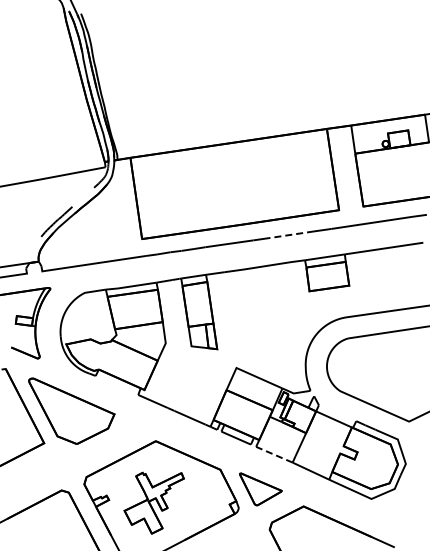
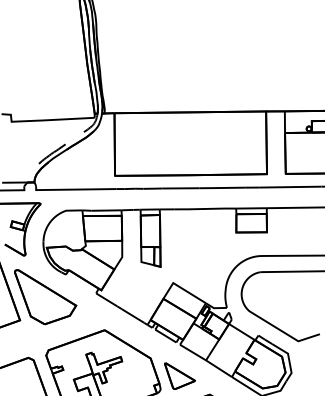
line: (291, 234) -> (228, 187), dashed -> solid
line: (274, 454) -> (193, 352), dashed -> solid

